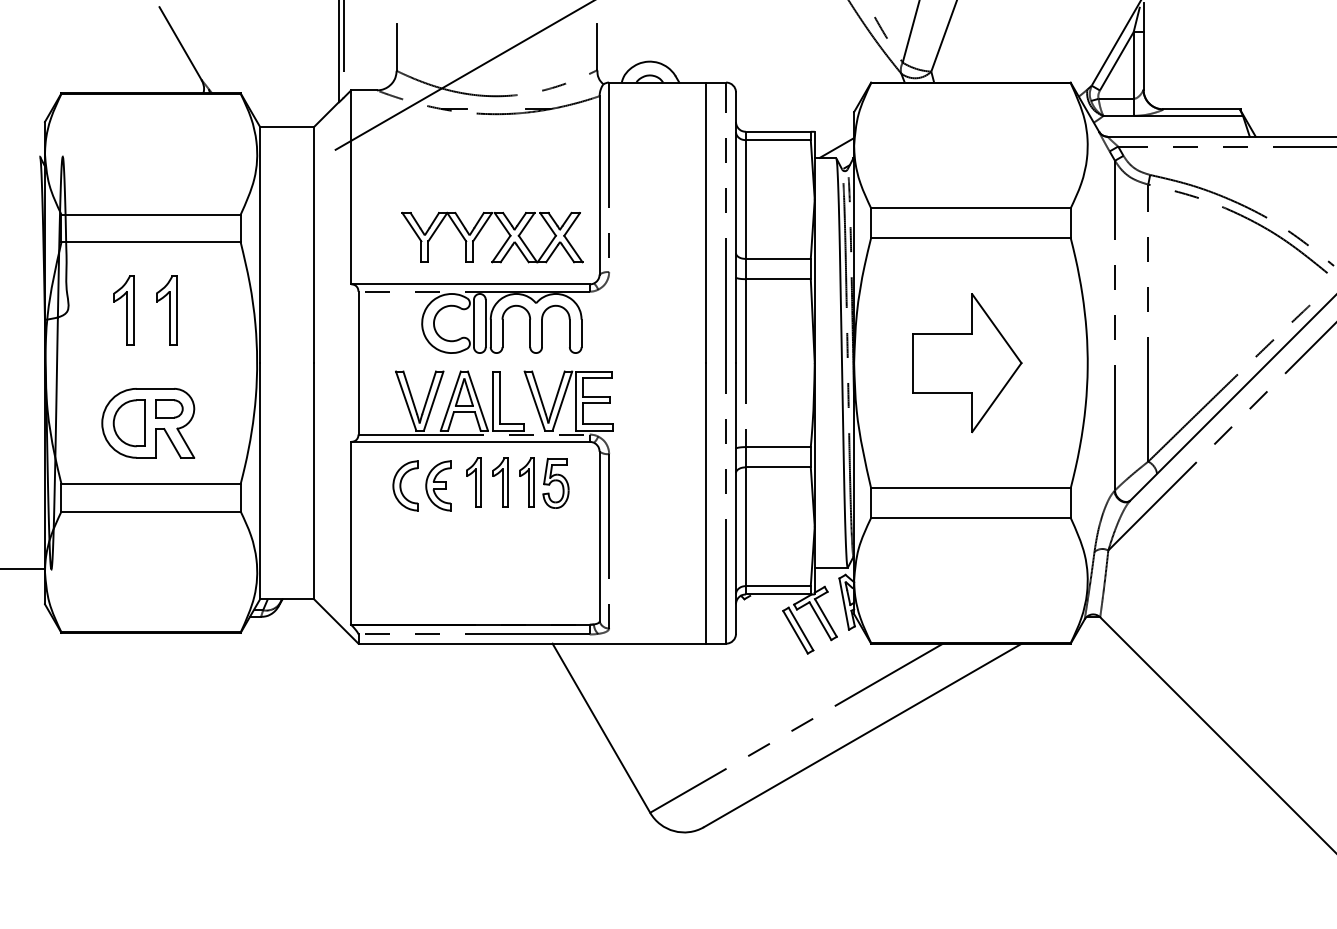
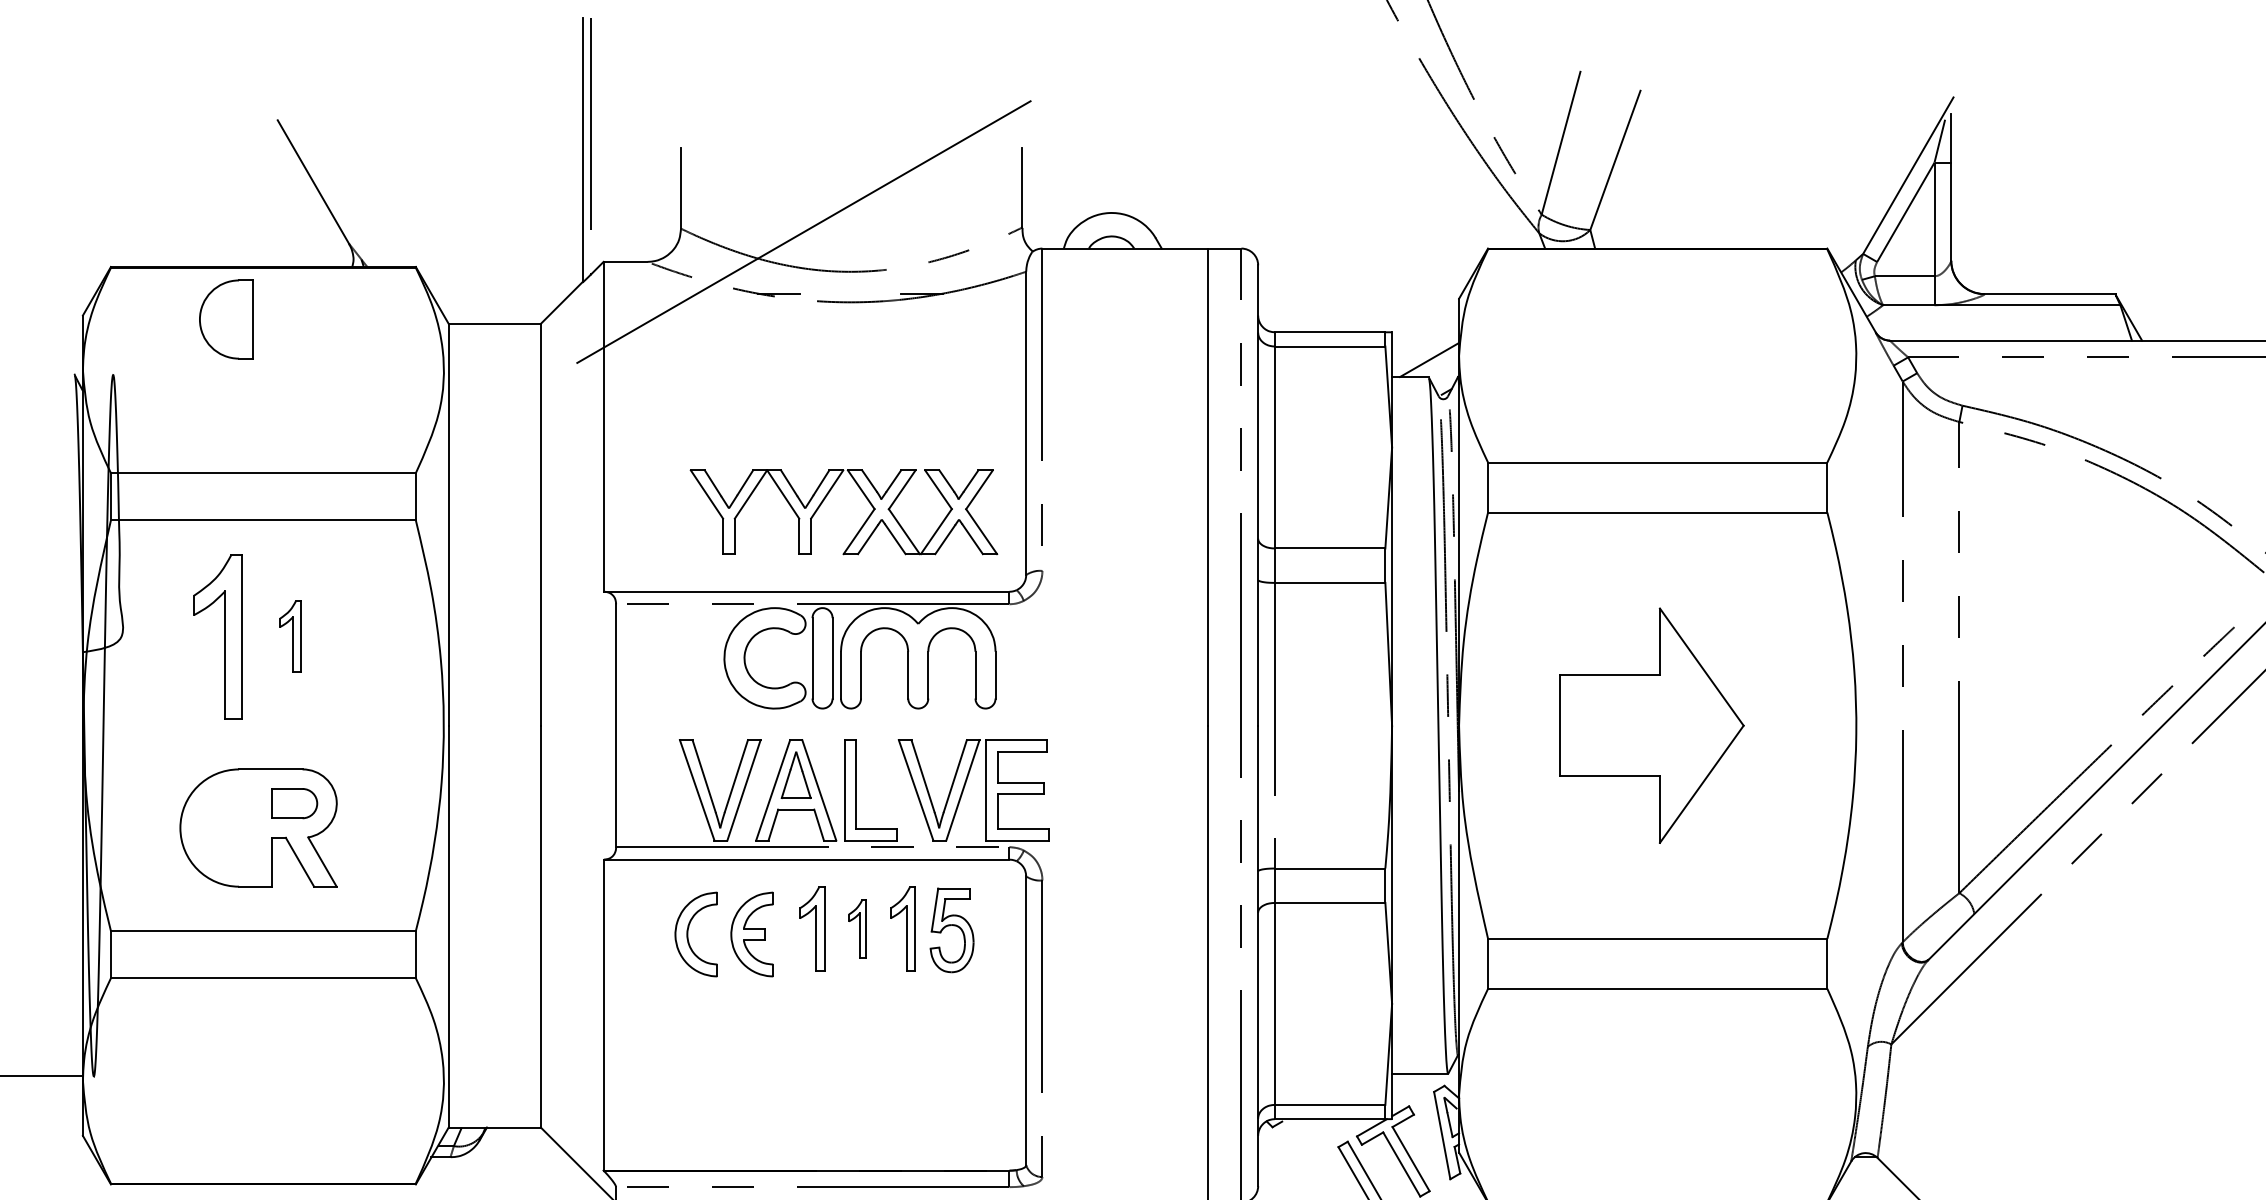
part: (123, 310) -> (216, 636), size x1.4
part: (166, 310) -> (289, 636), size x0.6
part: (128, 423) -> (224, 319), moved
part: (500, 482) -> (857, 928), size x0.7

